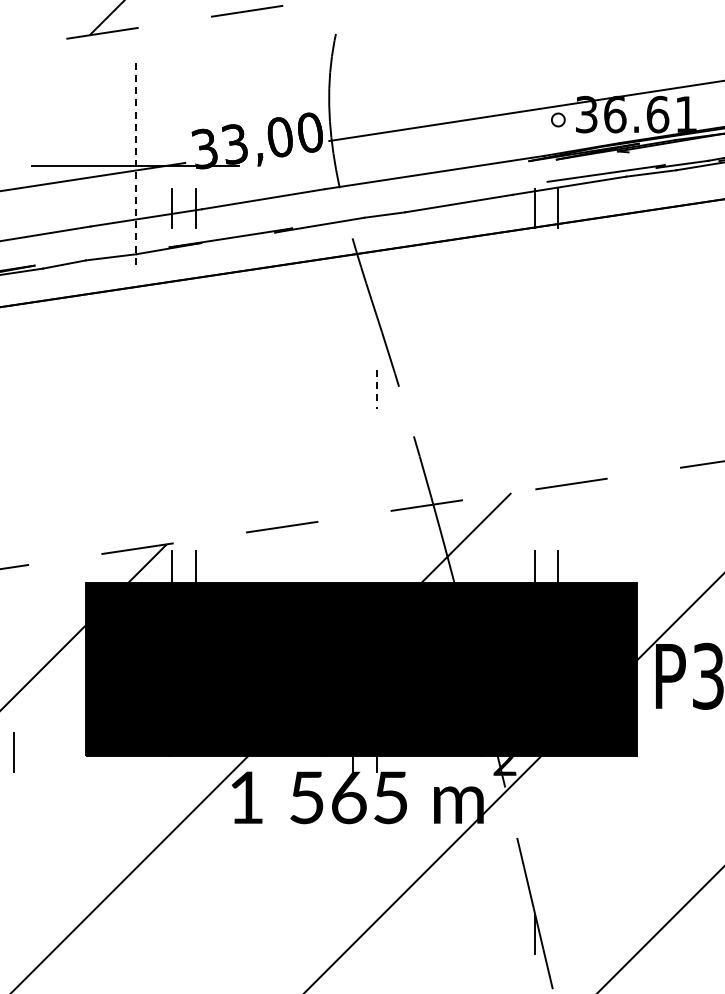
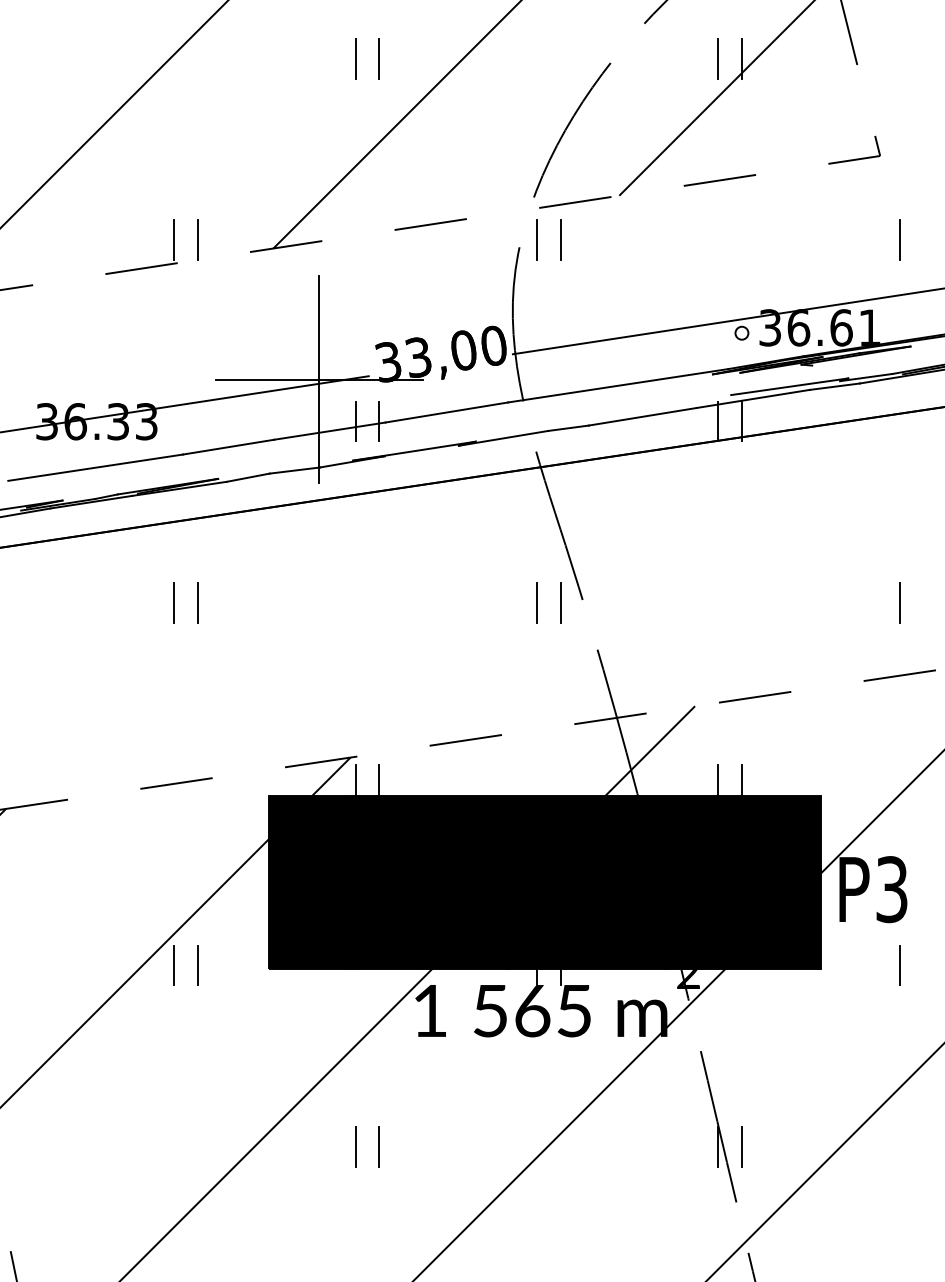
line: (13, 26) -> (197, 239), added
line: (353, 26) -> (537, 239), added
line: (376, 26) -> (560, 239), added
line: (715, 26) -> (899, 239), added
line: (135, 166) -> (319, 379), dashed -> solid
line: (13, 389) -> (197, 602), added
line: (352, 389) -> (536, 602), added
line: (376, 389) -> (560, 602), dashed -> solid
line: (715, 389) -> (899, 602), added
line: (715, 752) -> (899, 965), added
line: (171, 933) -> (355, 1146), added
line: (195, 933) -> (379, 1146), added
line: (557, 933) -> (741, 1146), added

